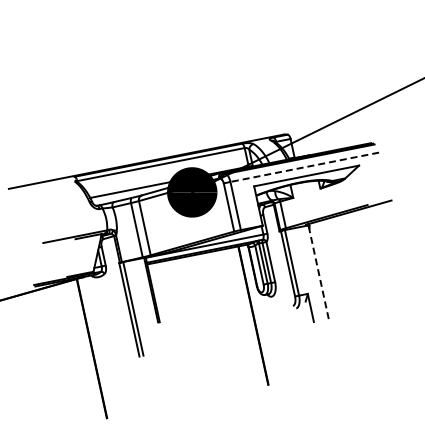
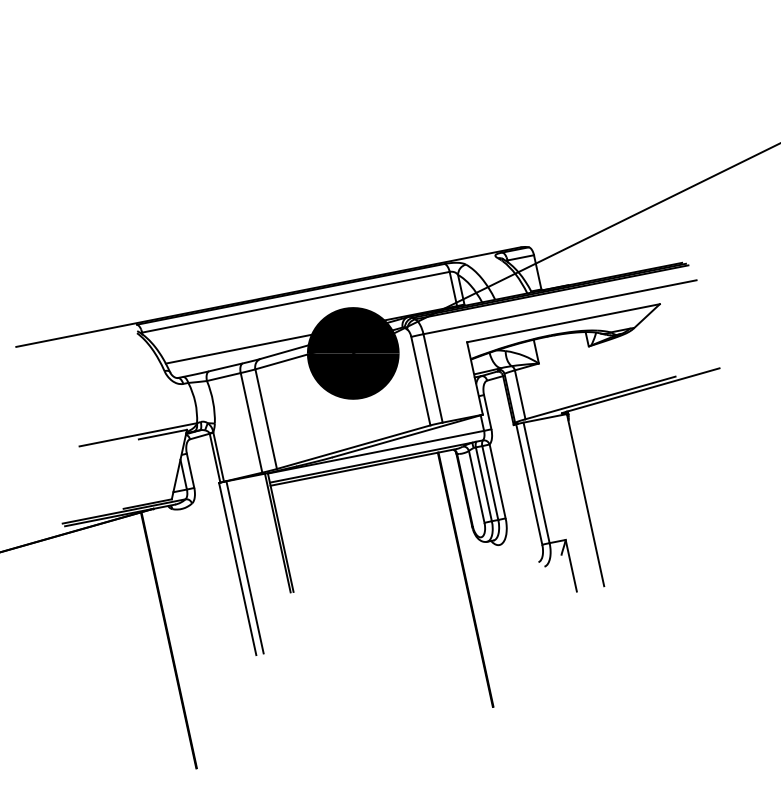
line: (304, 167) -> (559, 307), dashed -> solid
line: (318, 272) -> (585, 500), dashed -> solid

